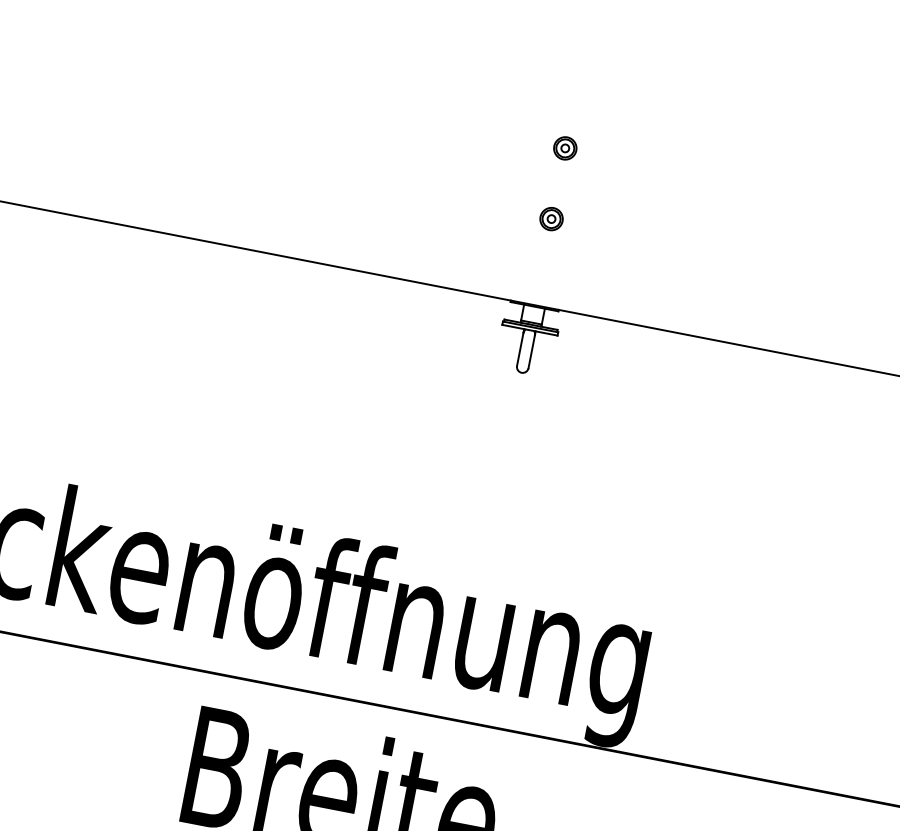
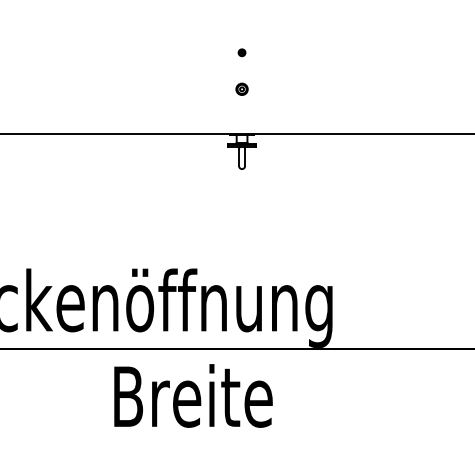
part: (564, 147) -> (241, 52), size x0.6

